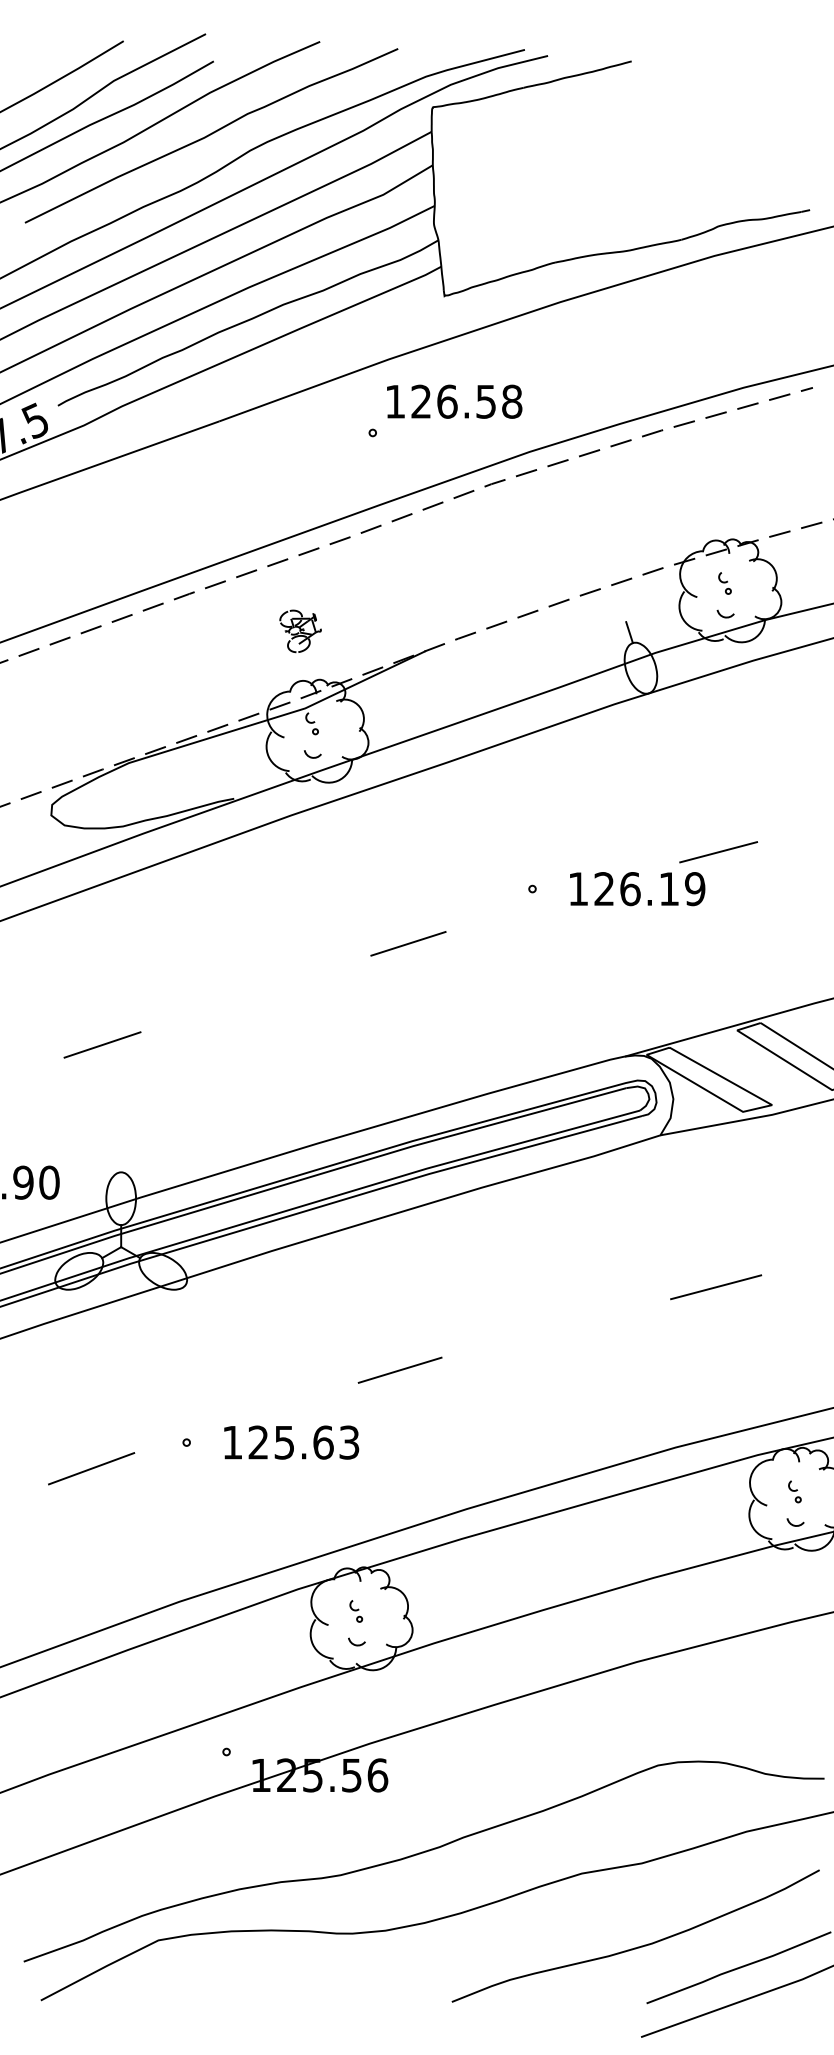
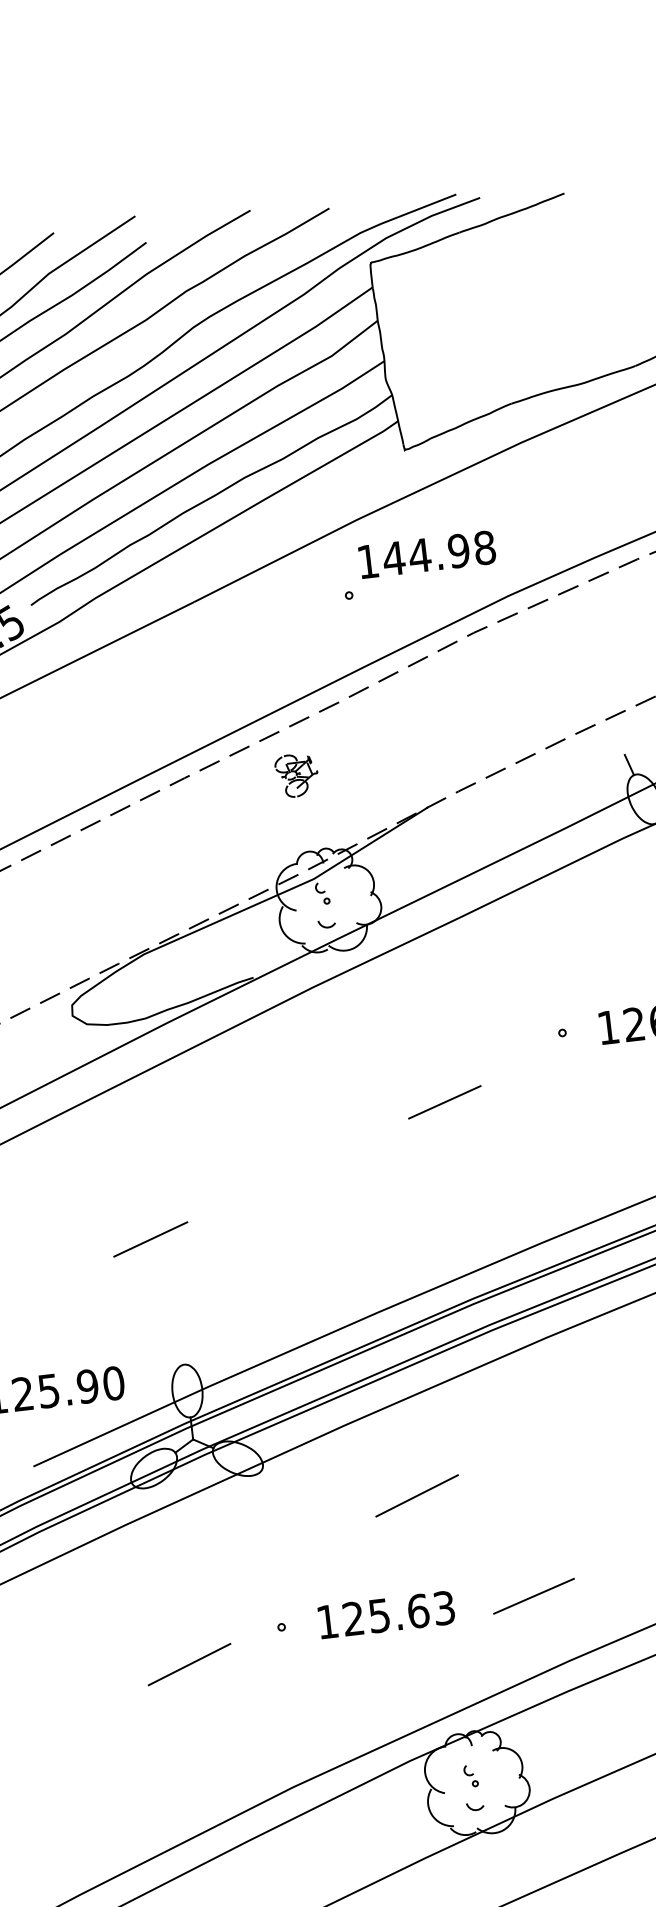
text: (453, 401) -> (426, 554), 126.58 -> 144.98
part: (300, 631) -> (296, 775), moved
line: (335, 1328) -> (417, 1495), added
line: (399, 1369) -> (533, 1595), moved

